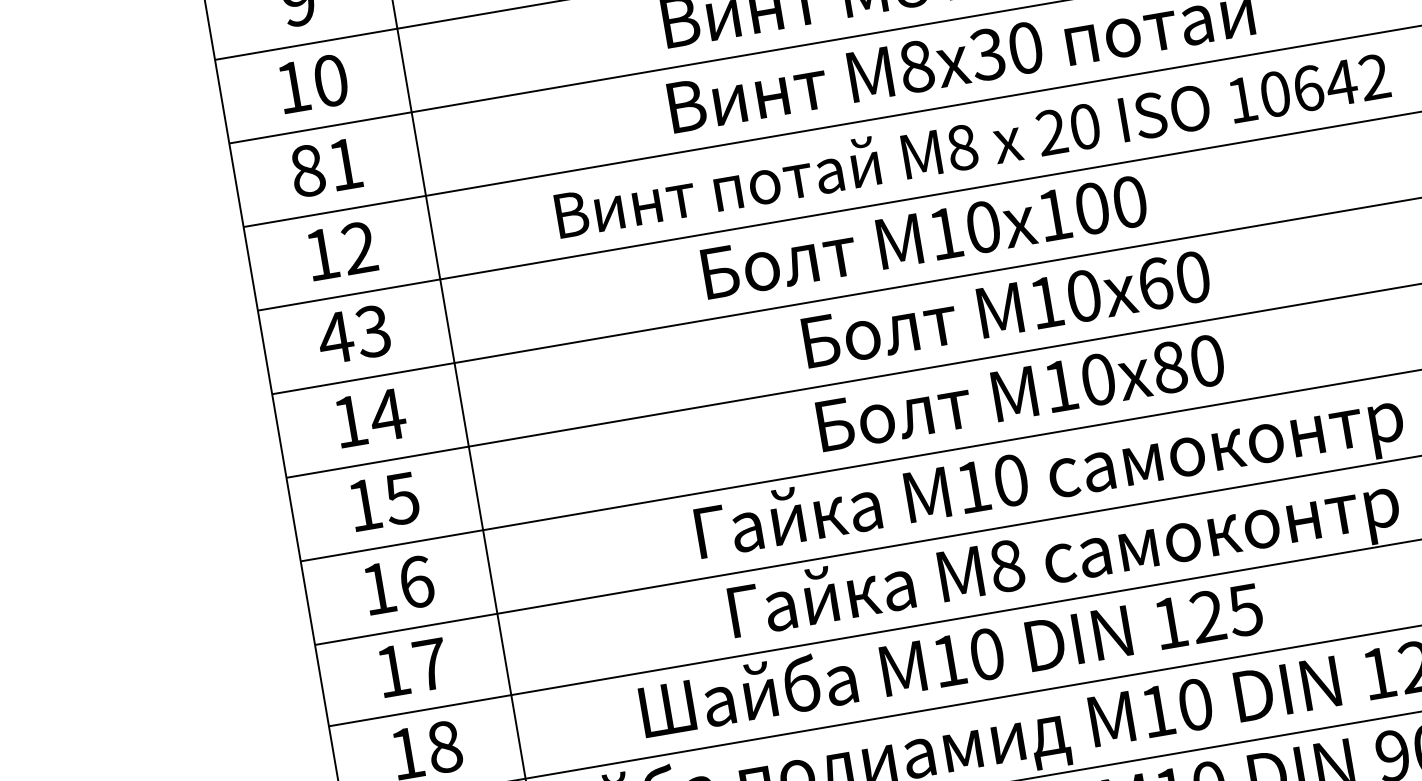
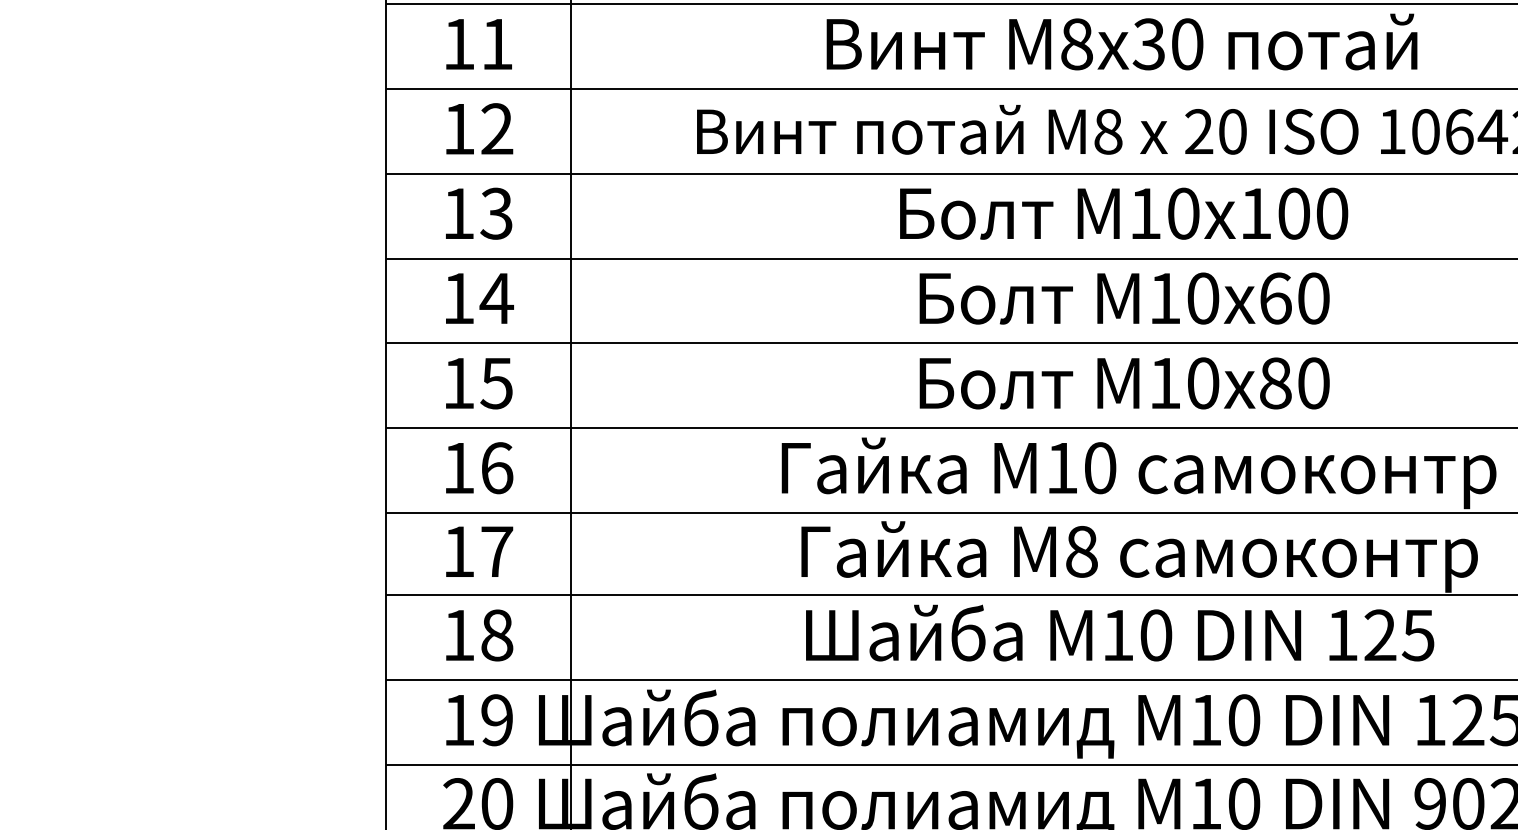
text: (308, 170) -> (459, 44), 81 -> 11
text: (925, 236) -> (1124, 213), moved
text: (335, 337) -> (458, 213), 43 -> 13
text: (951, 657) -> (1120, 632), moved

